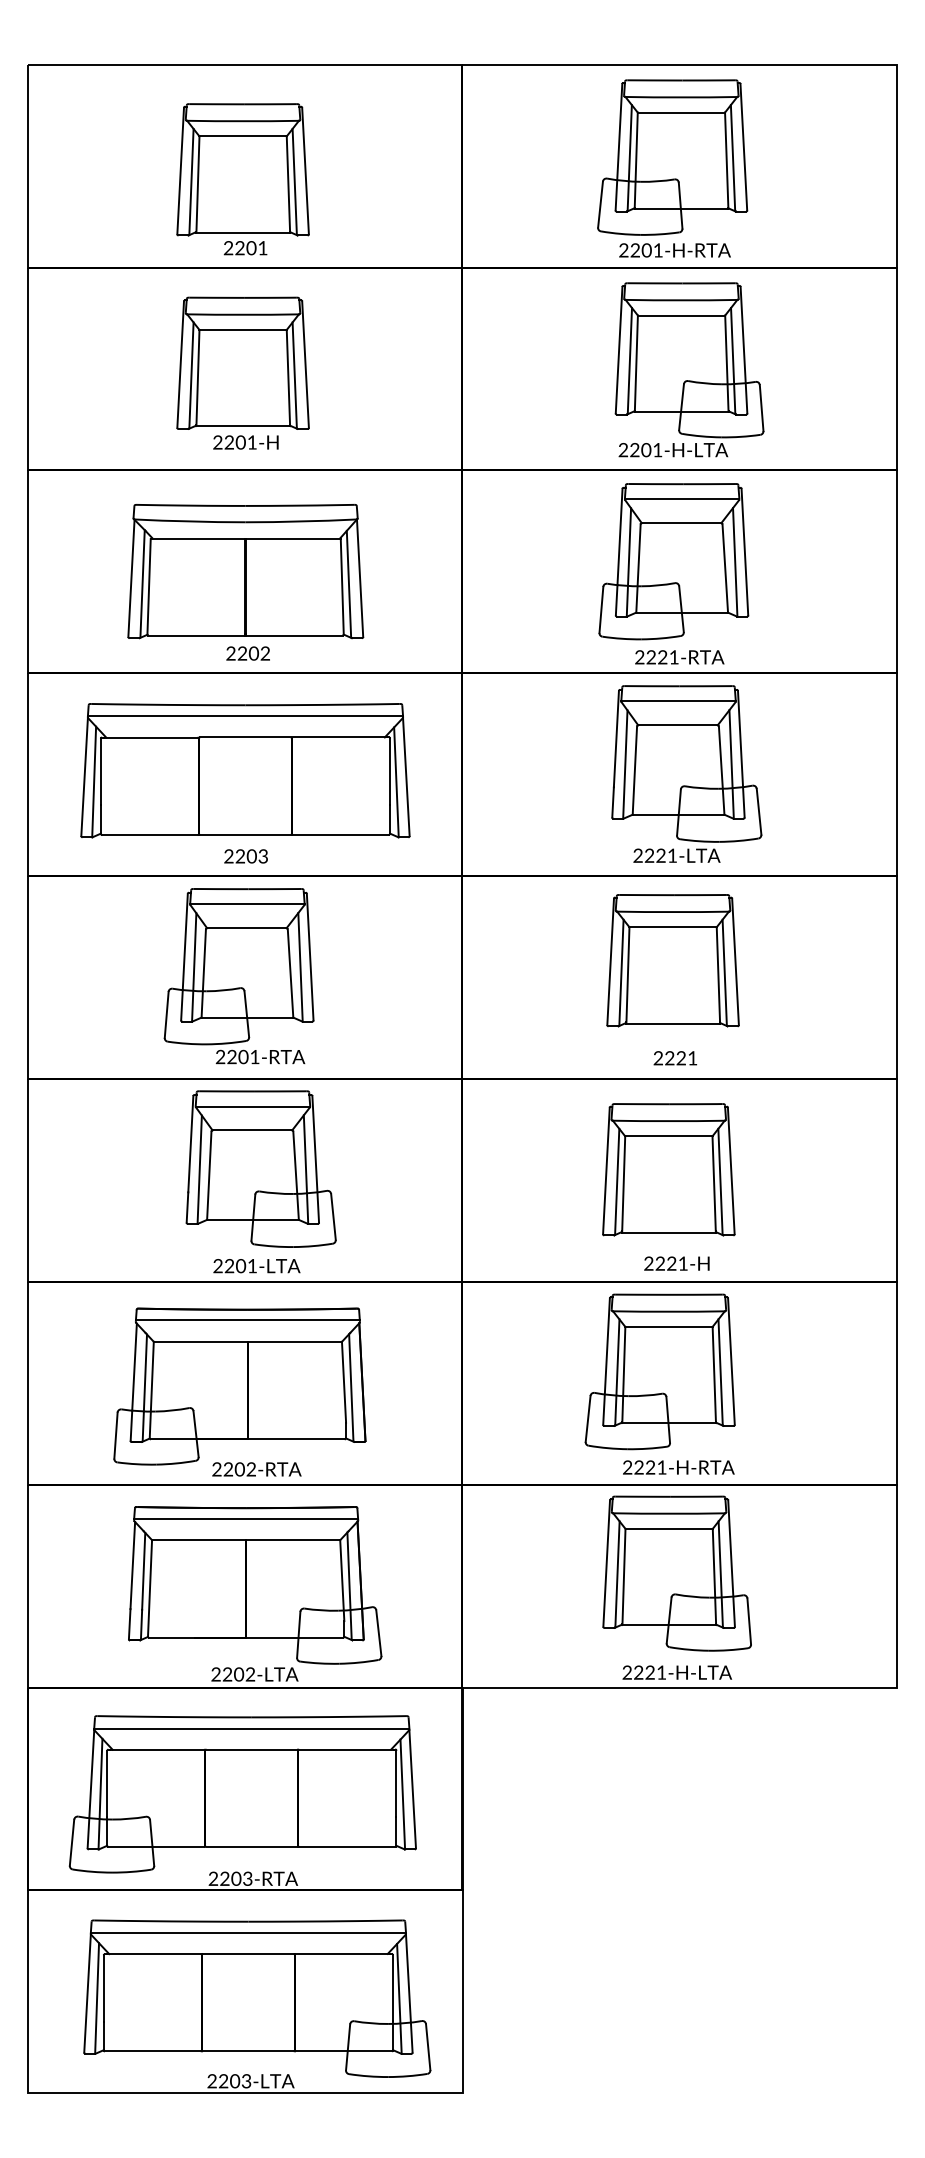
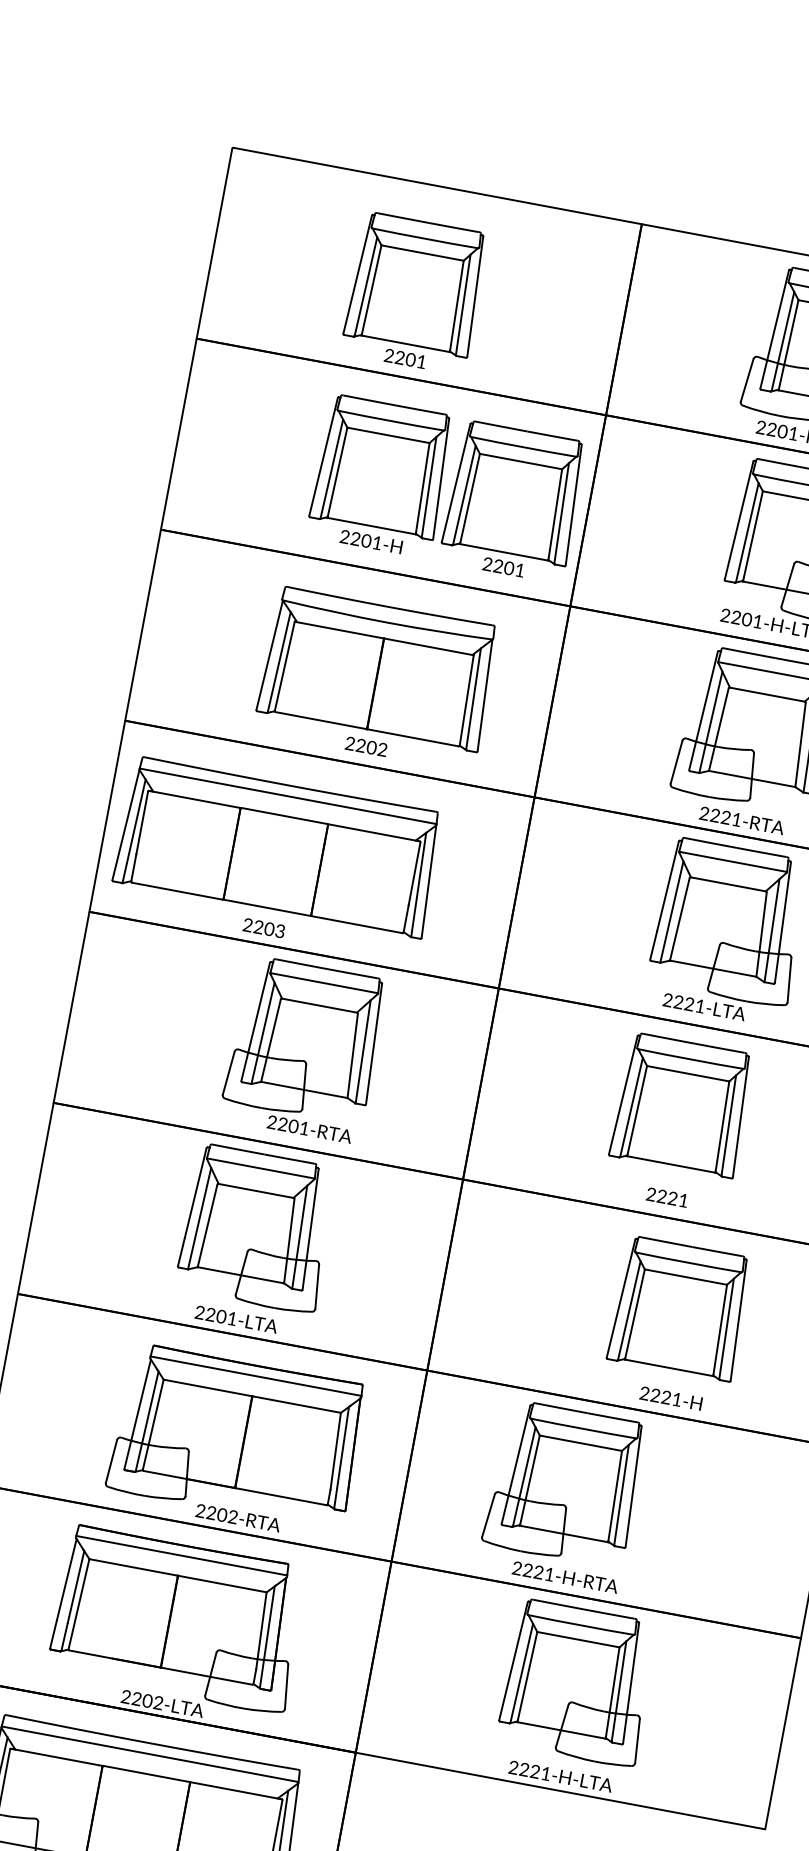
part: (383, 374) -> (512, 502), added
part: (245, 582) -> (376, 679), moved
part: (245, 783) -> (276, 859), moved
part: (238, 976) -> (303, 1049), moved
part: (668, 1186) -> (676, 1324), moved
part: (659, 1383) -> (561, 1494), moved
part: (239, 1391) -> (235, 1441), moved

